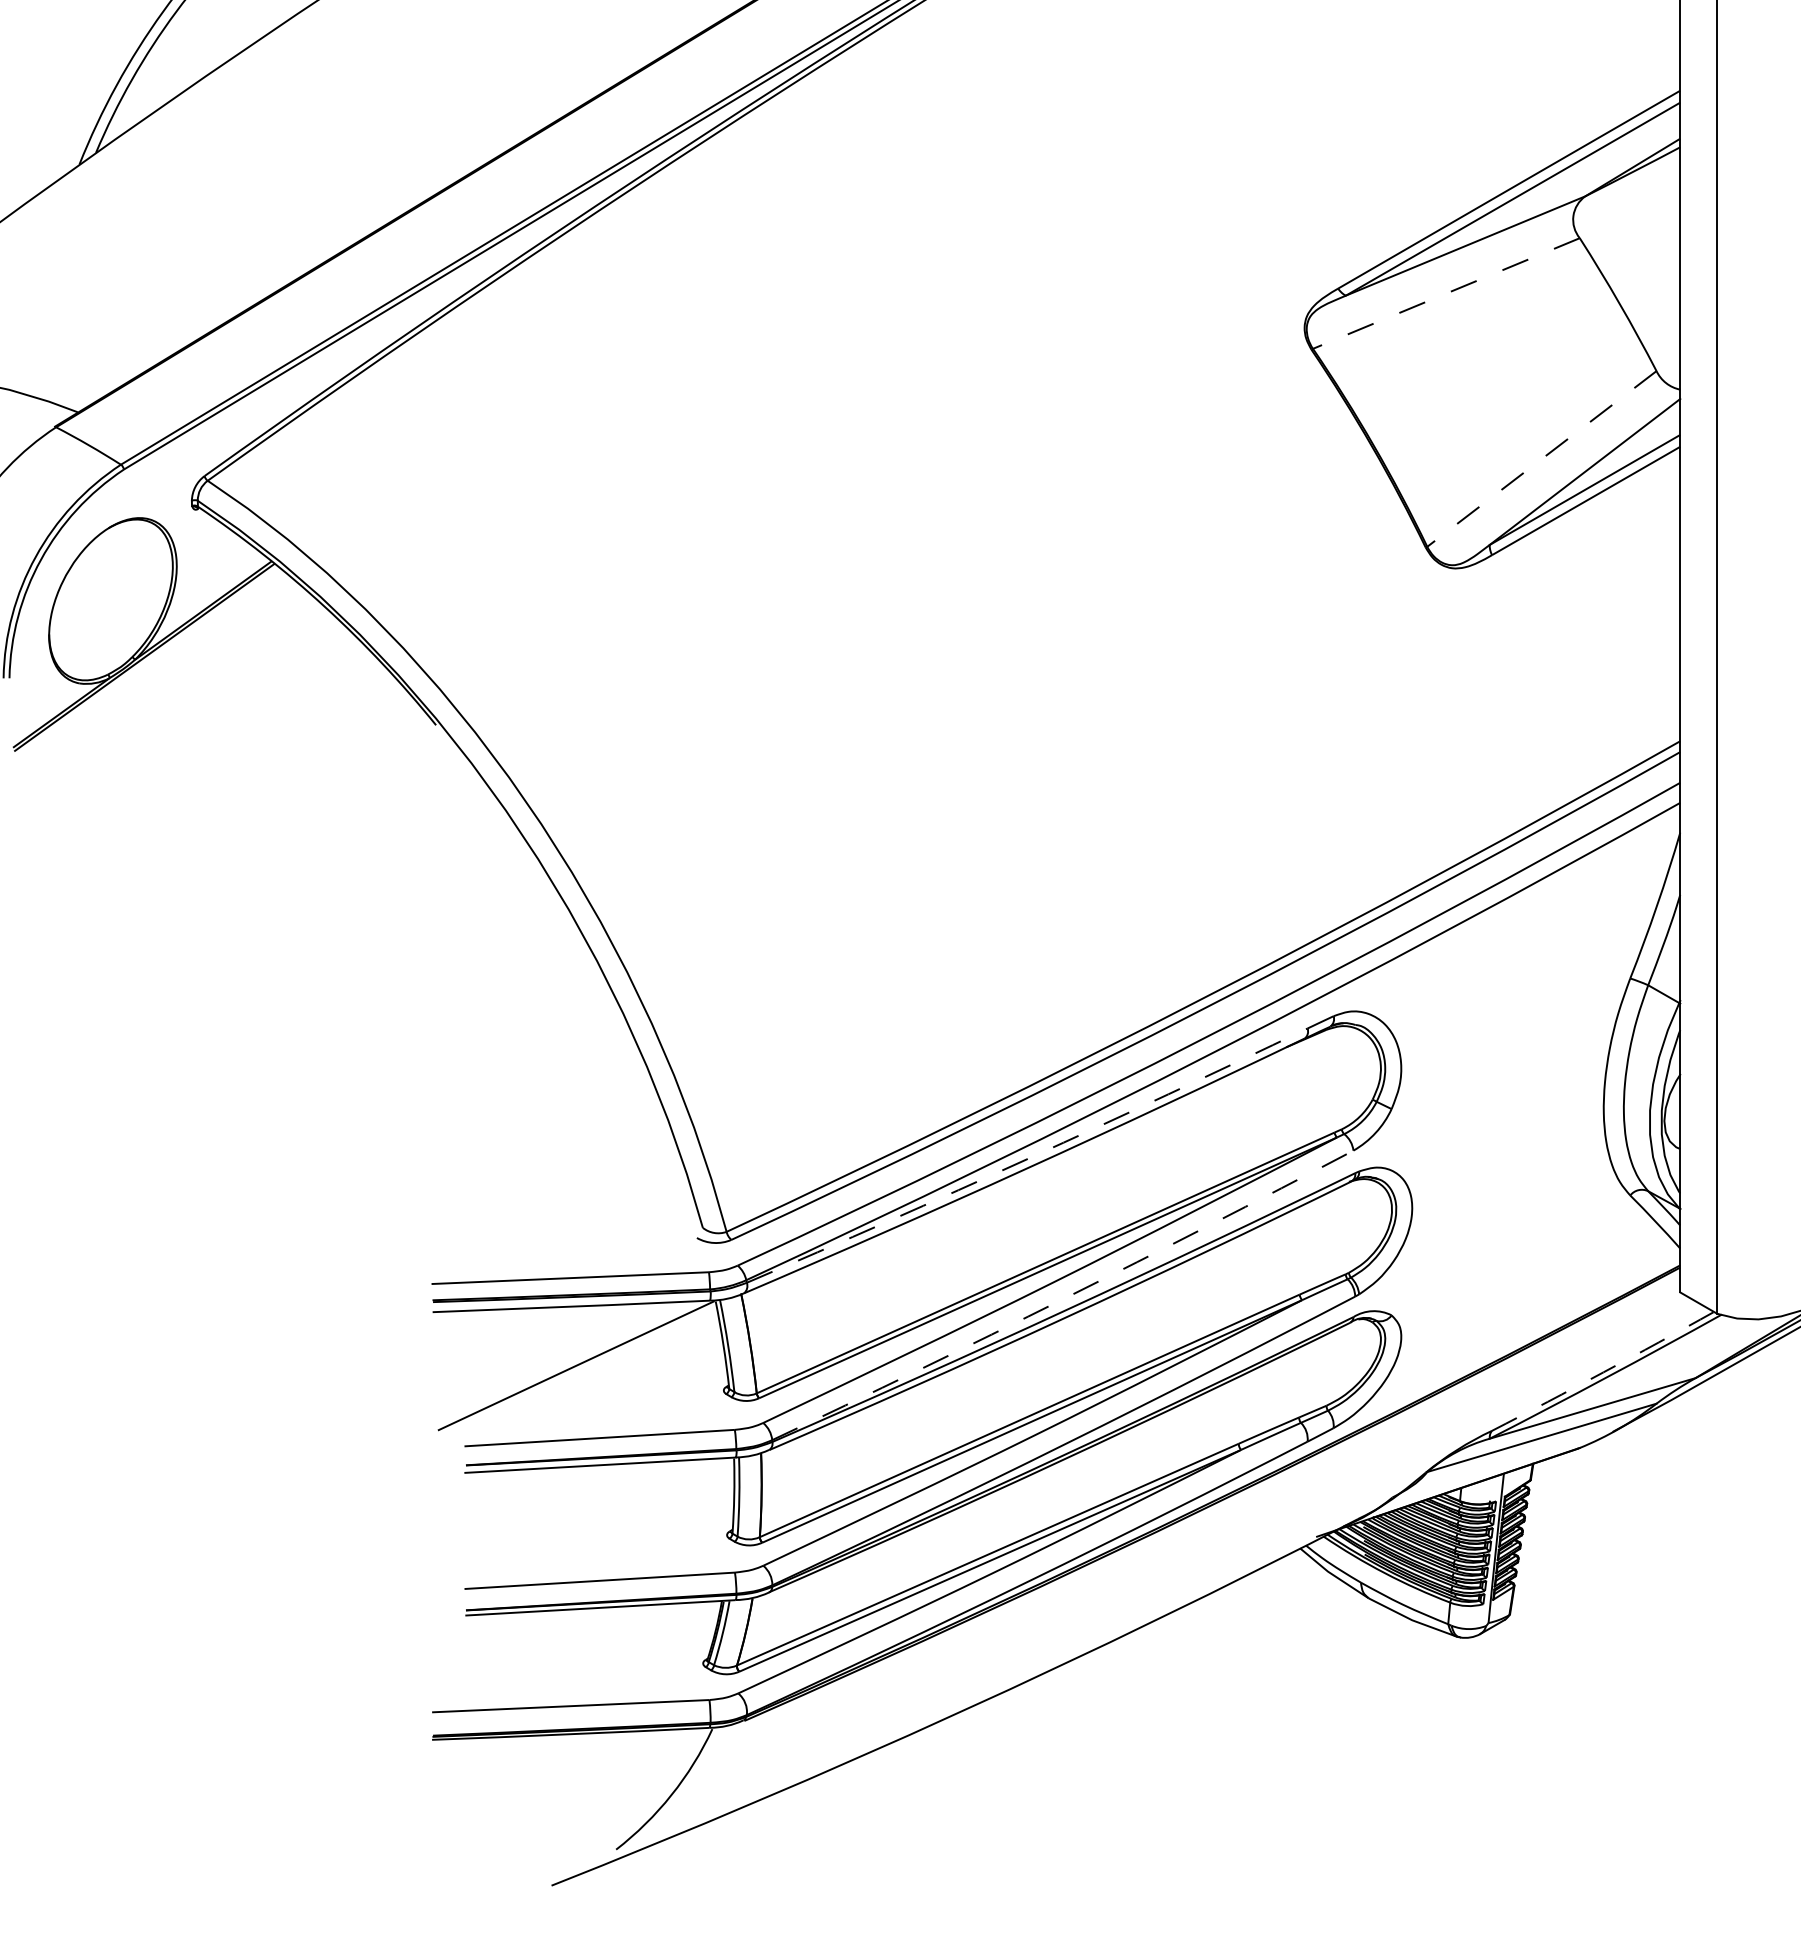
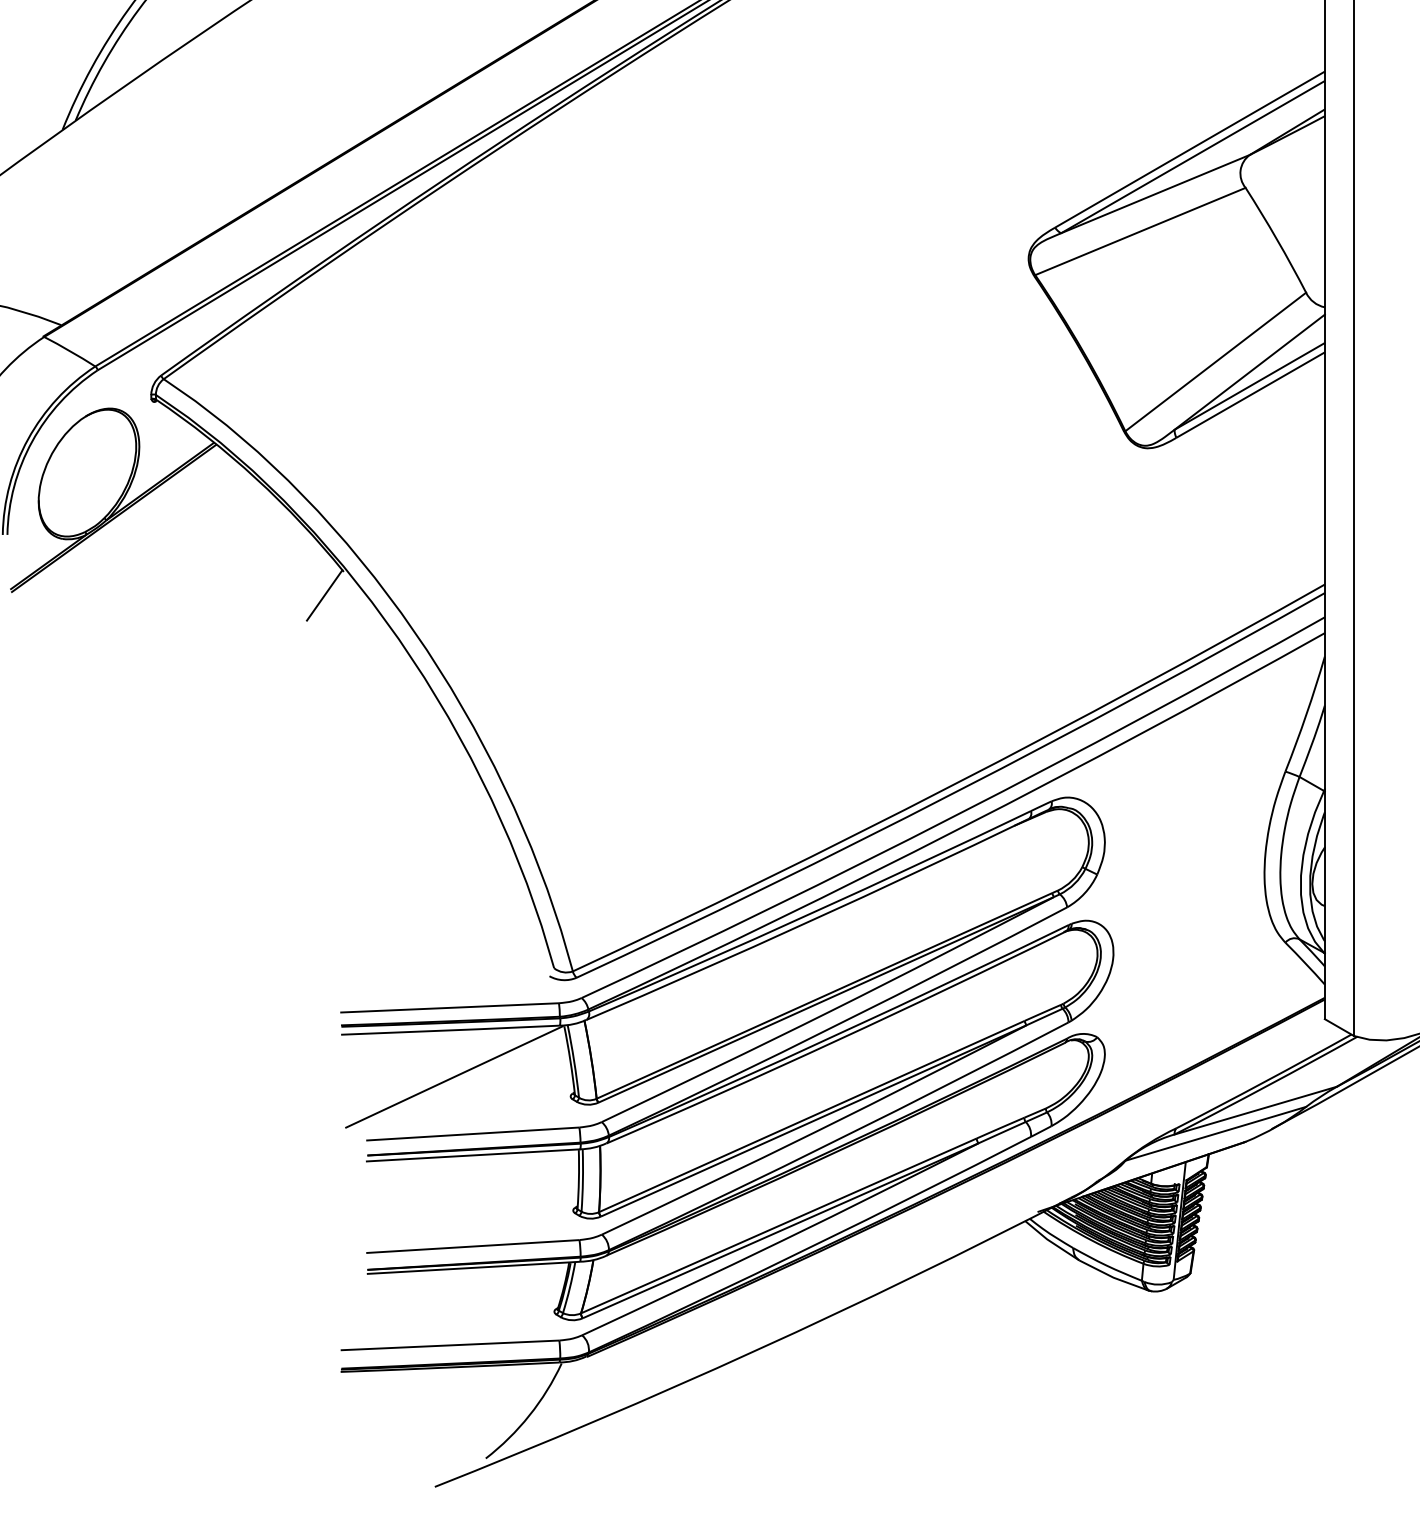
line: (1445, 293) -> (1139, 231), dashed -> solid
line: (1541, 459) -> (1215, 362), dashed -> solid
line: (411, 755) -> (324, 595), added
arc: (1028, 1158) -> (810, 913), dashed -> solid
arc: (1064, 1298) -> (839, 1023), dashed -> solid
arc: (1603, 1372) -> (1264, 1082), dashed -> solid

